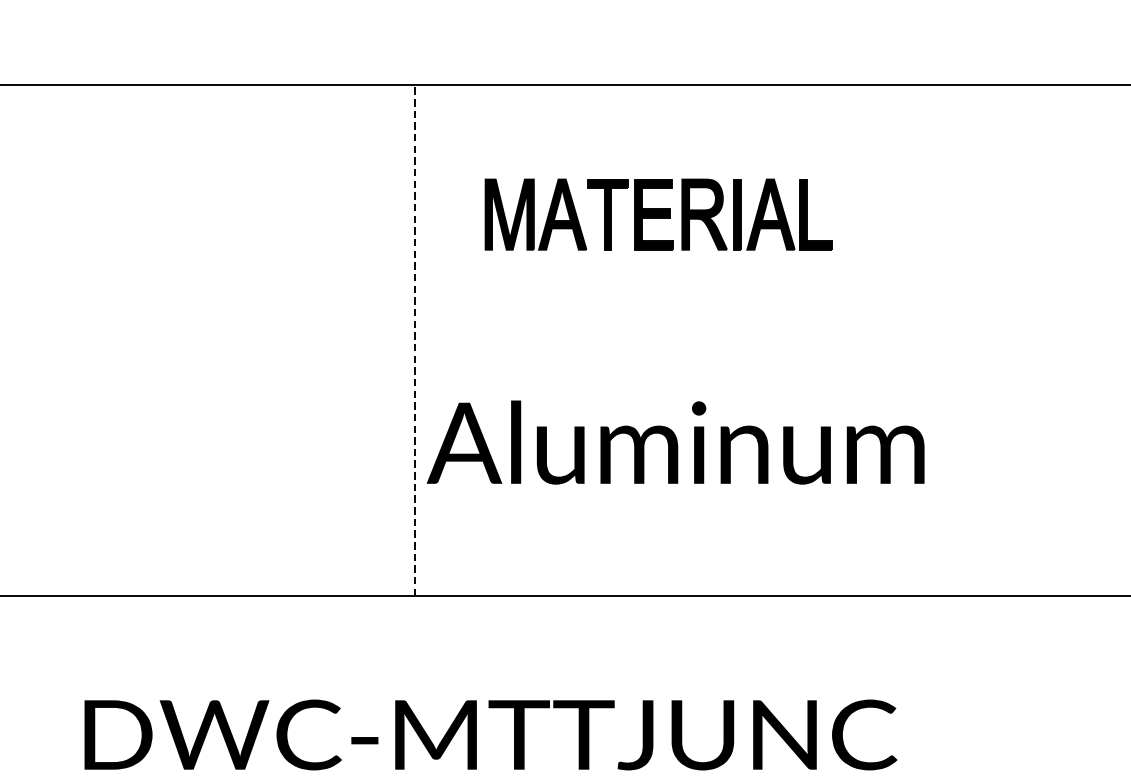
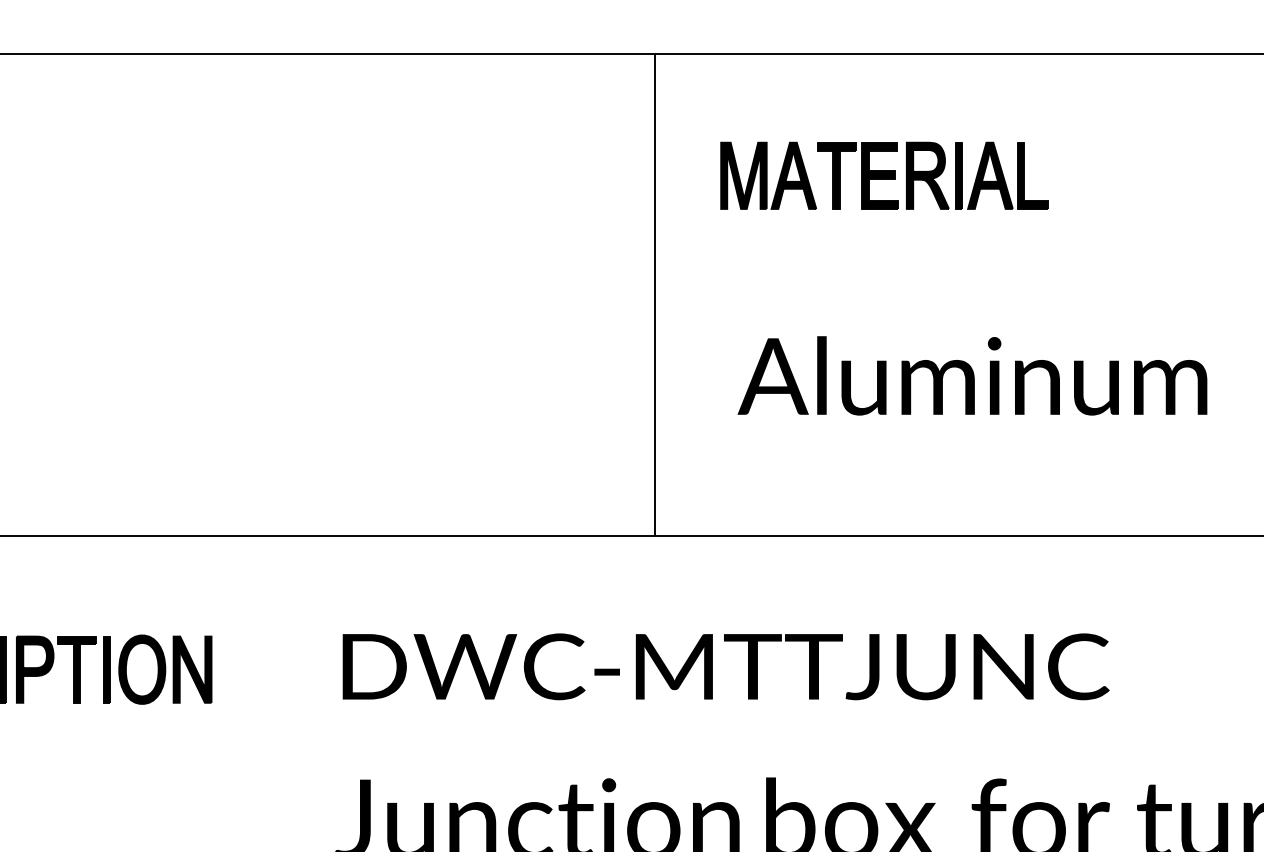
line: (414, 340) -> (654, 294), dashed -> solid
text: (675, 442) -> (972, 375), moved

